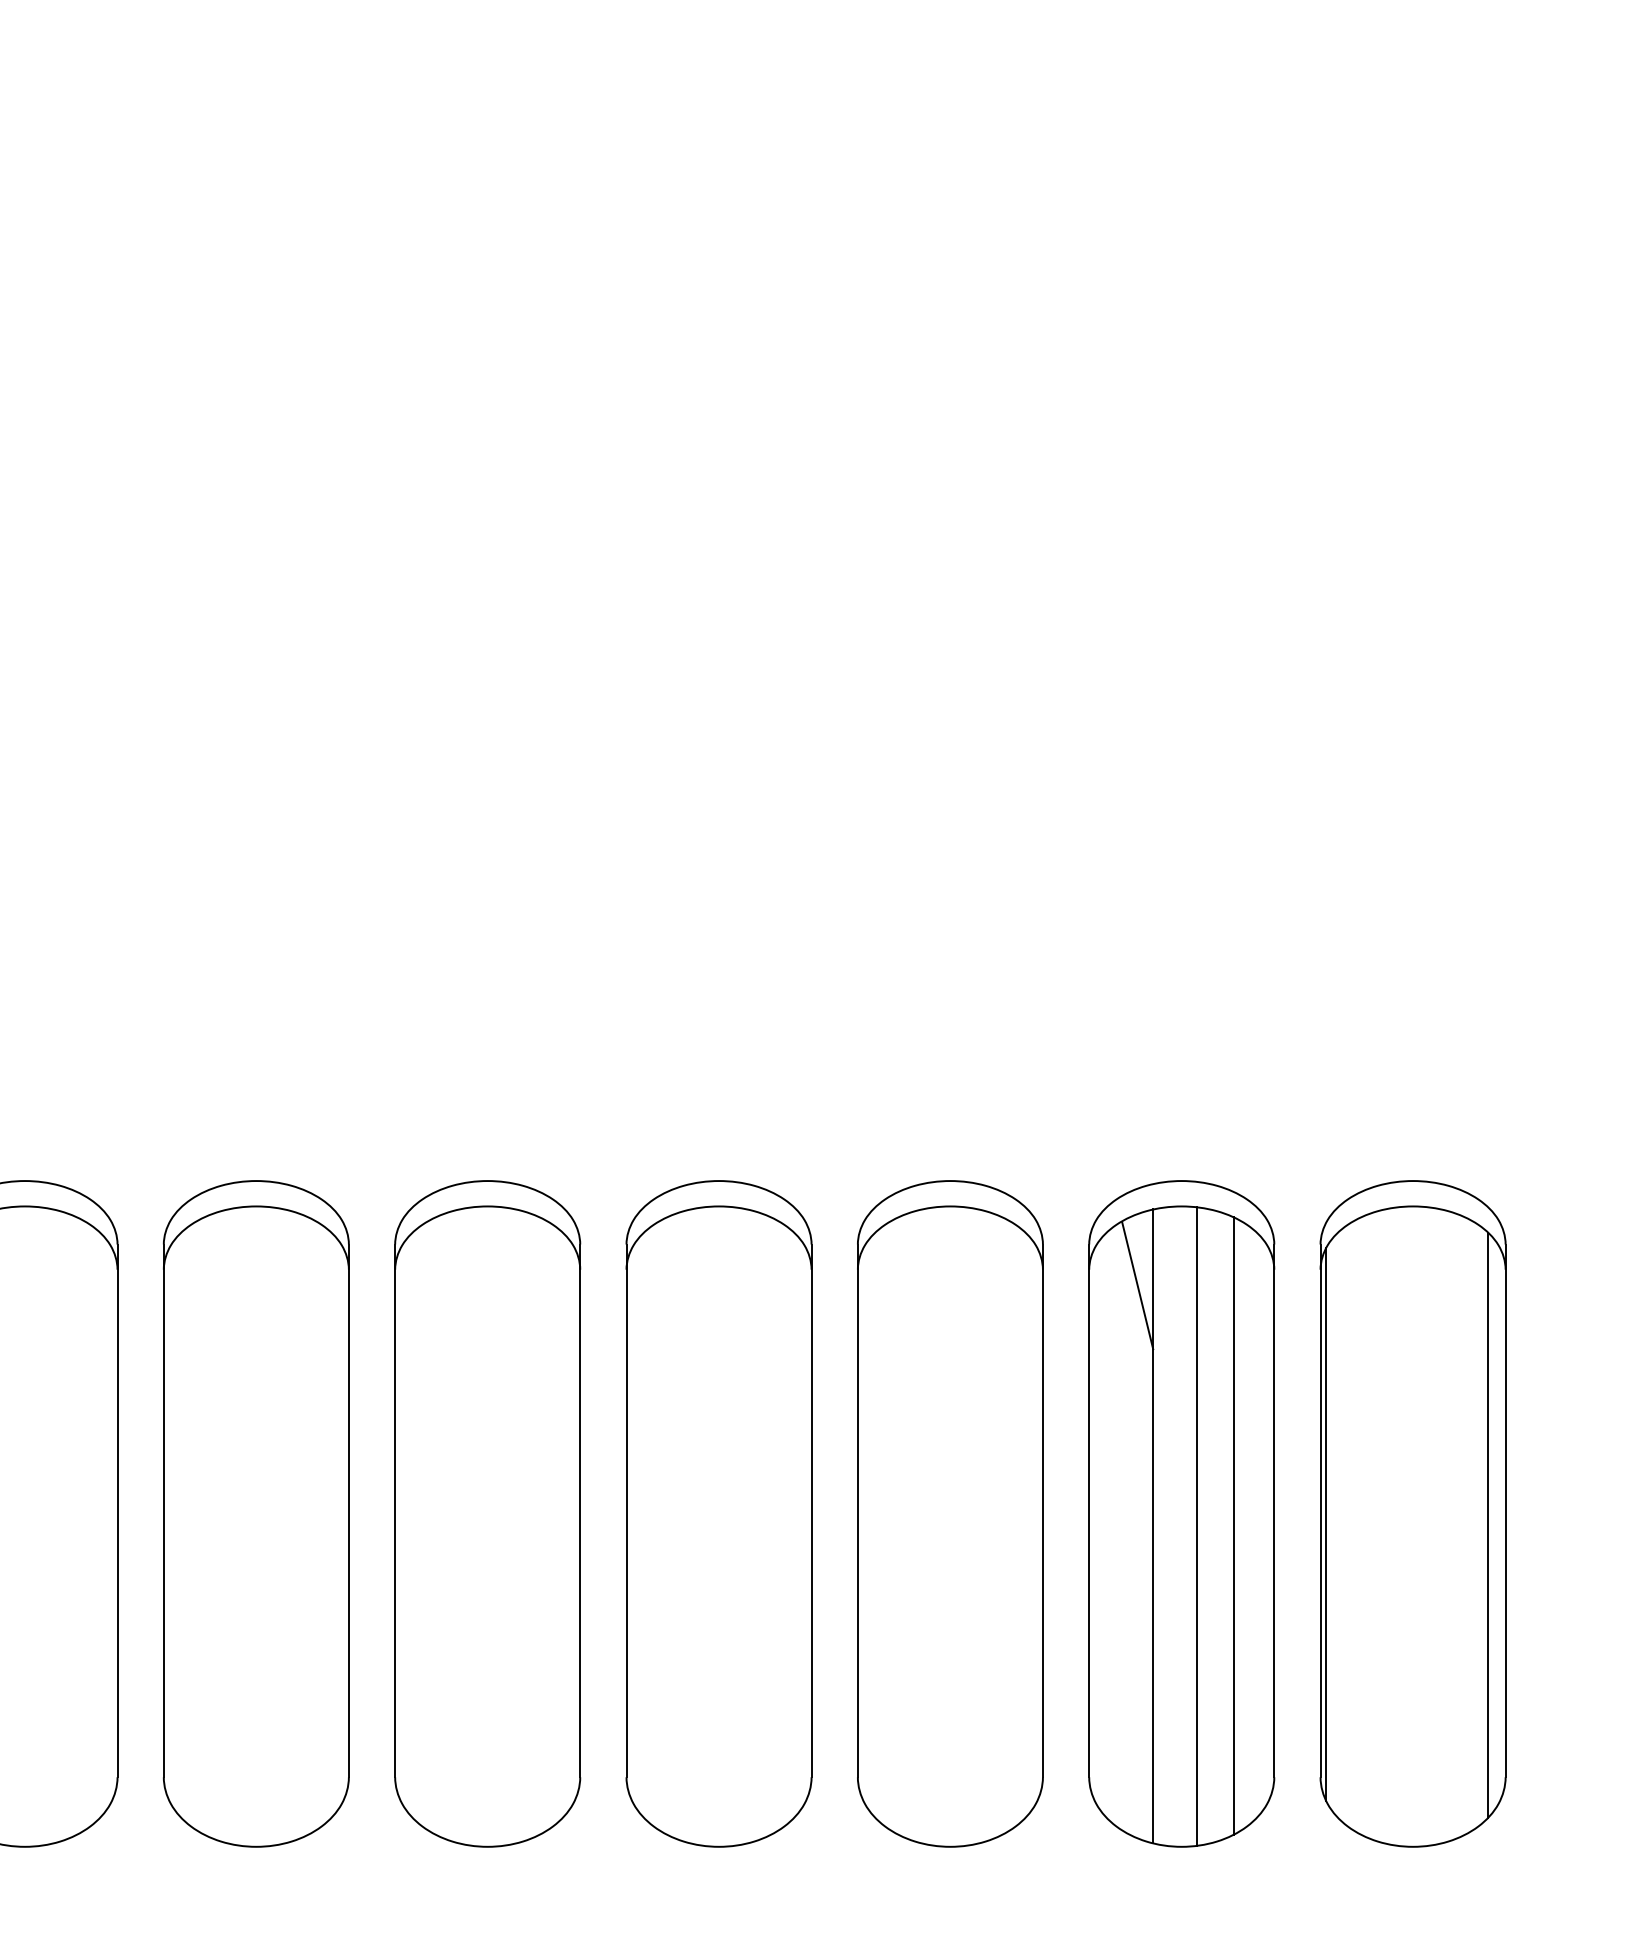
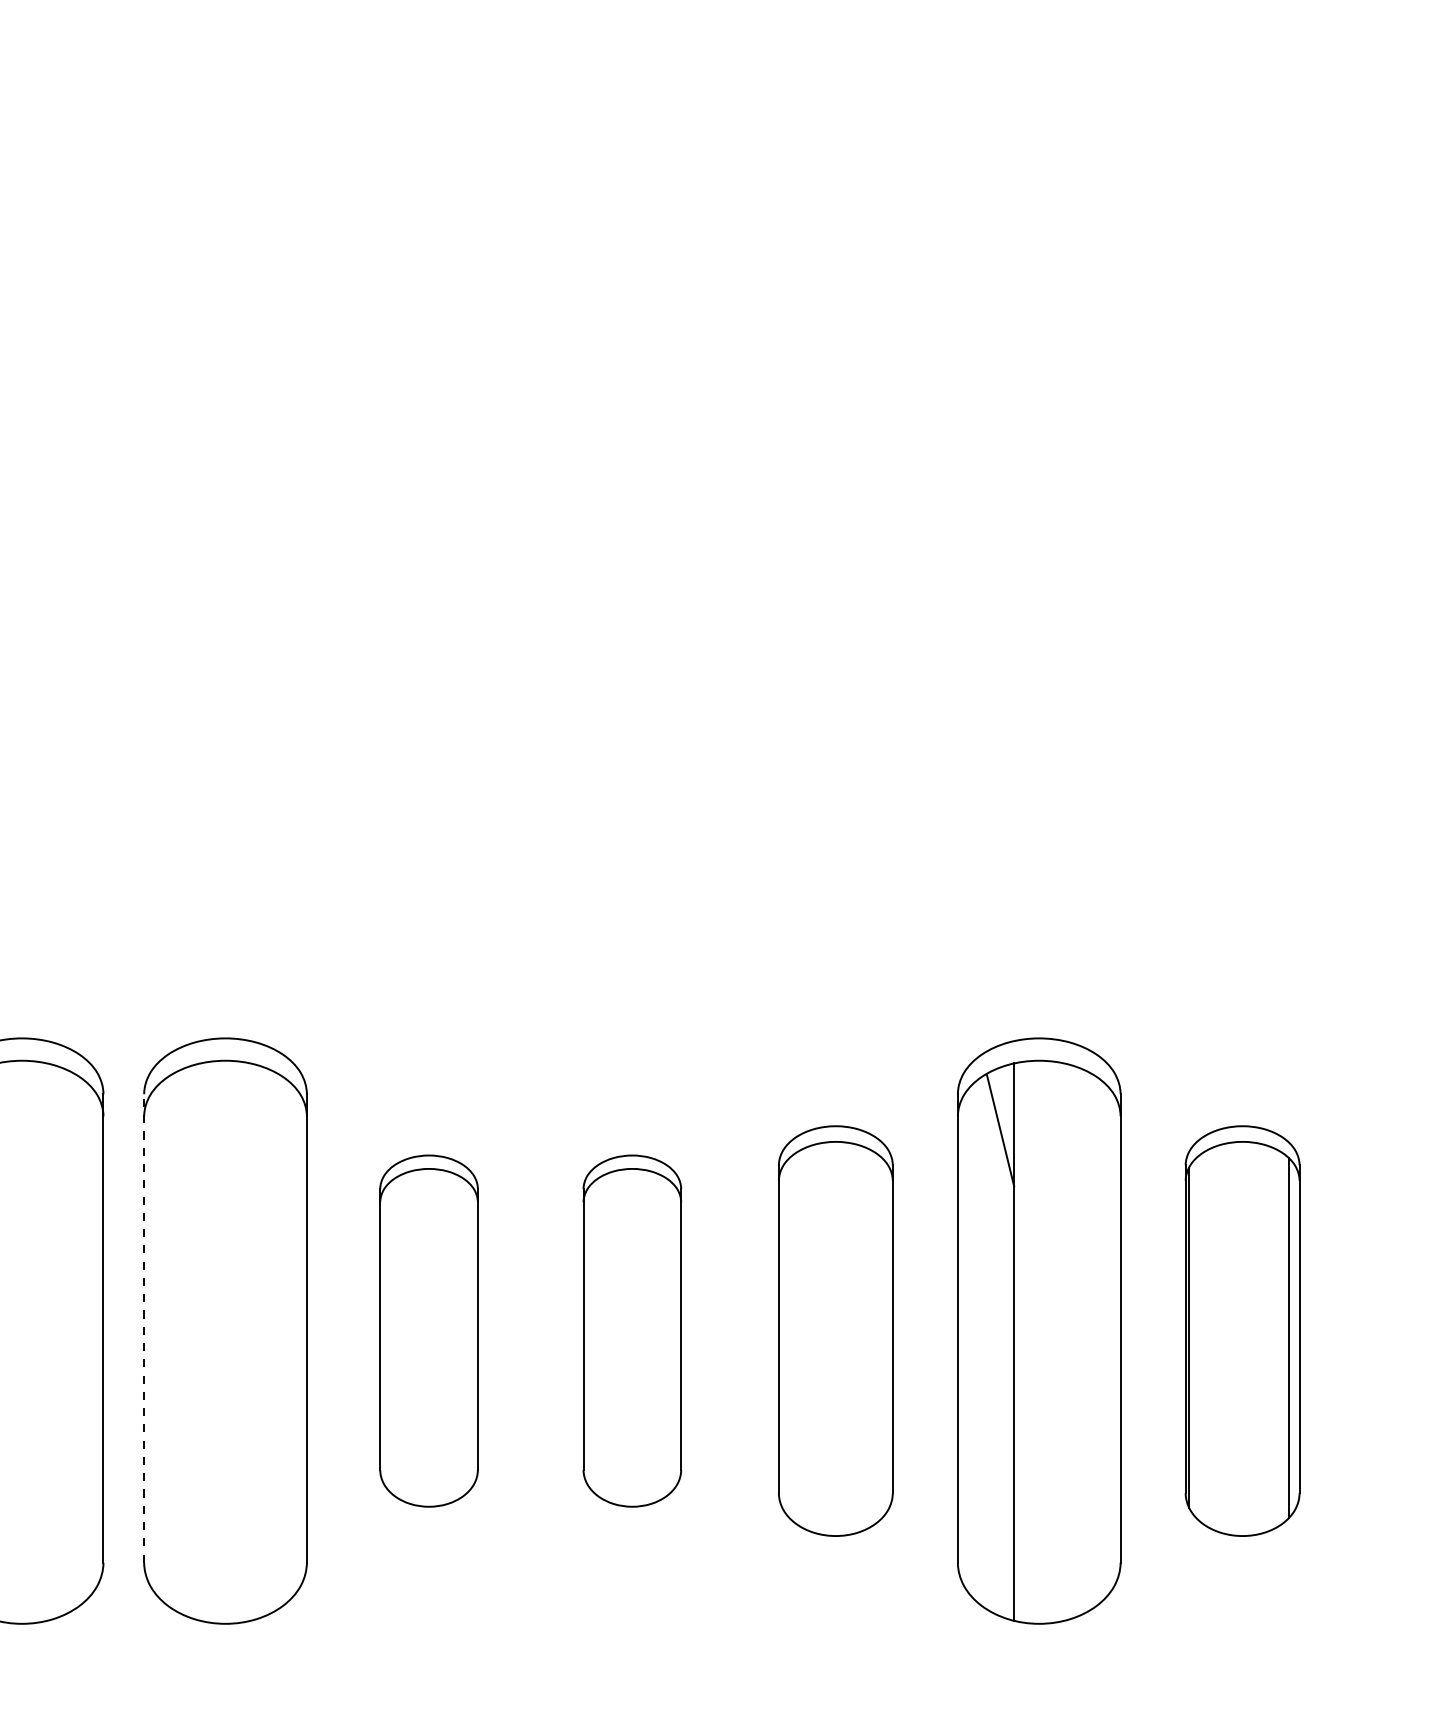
line: (163, 1510) -> (143, 1328), solid -> dashed
part: (487, 1513) -> (428, 1330), size x0.6
part: (718, 1513) -> (631, 1330), size x0.6
part: (950, 1513) -> (835, 1330), size x0.7
part: (1412, 1513) -> (1242, 1330), size x0.7
line: (1233, 1525) -> (1084, 1341), removed
line: (1197, 1526) -> (1053, 1342), removed

